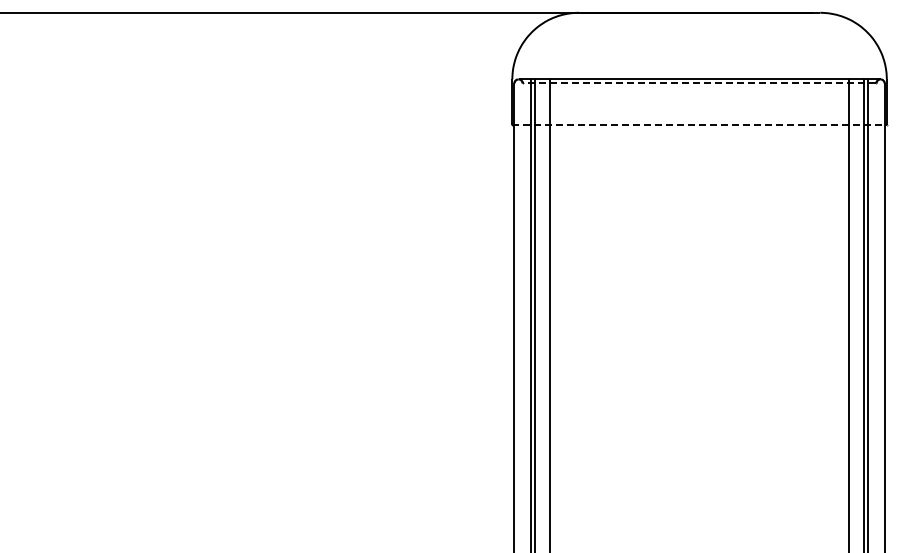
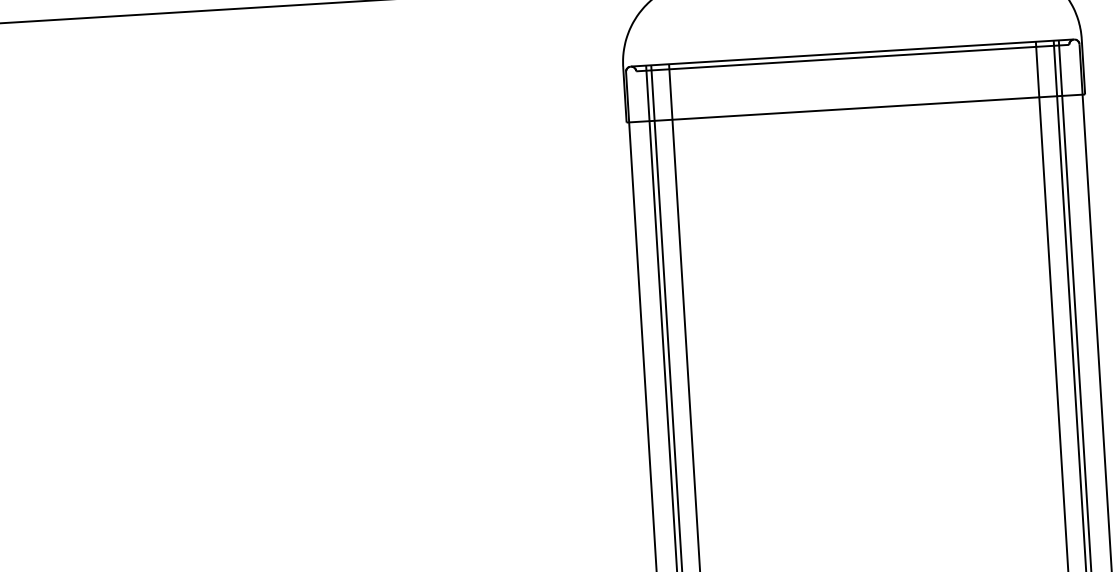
line: (699, 83) -> (852, 58), dashed -> solid
line: (700, 124) -> (856, 108), dashed -> solid

